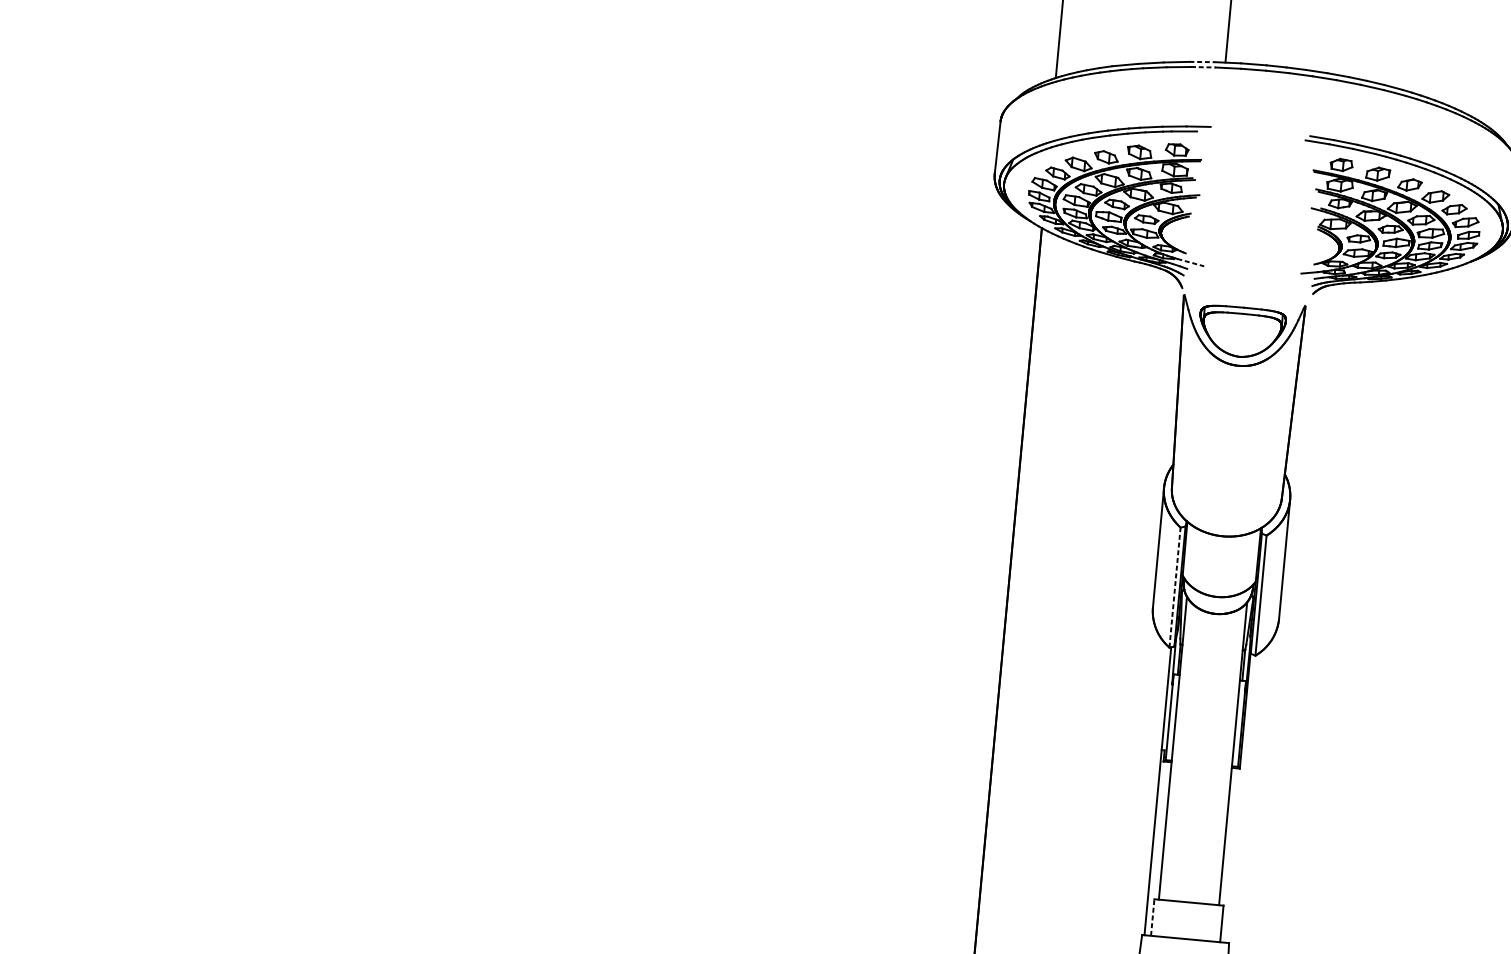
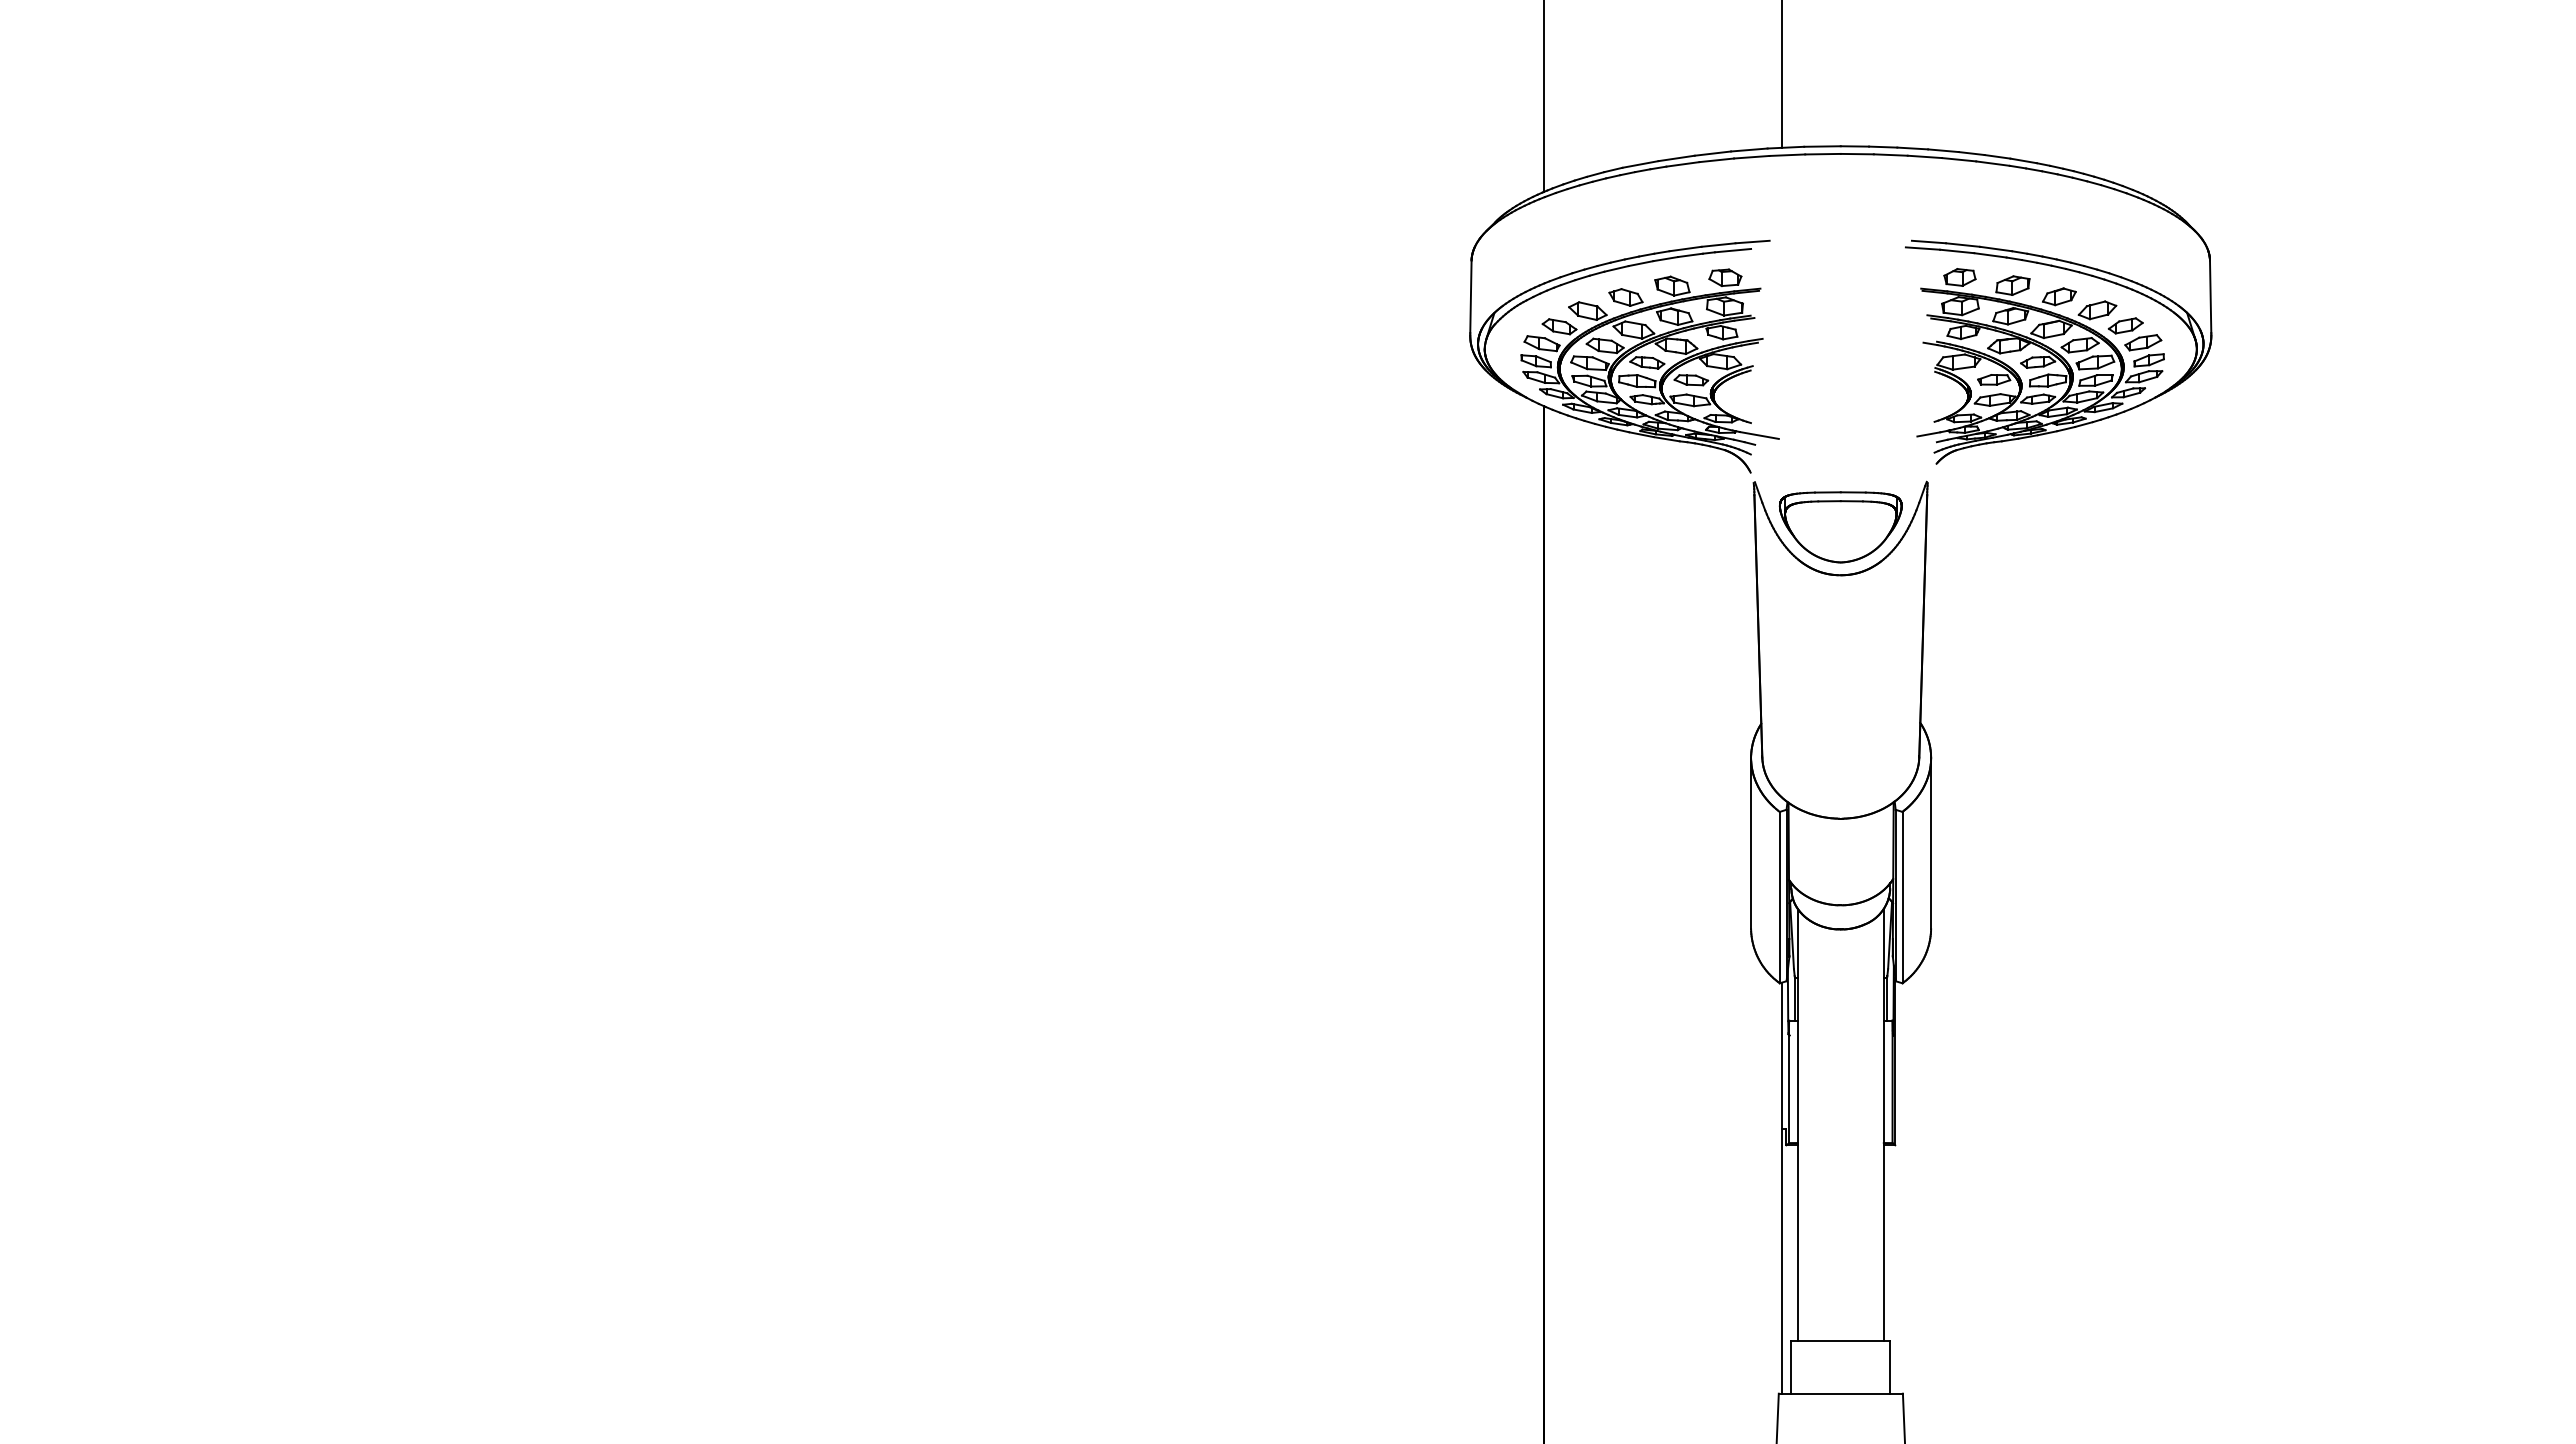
line: (1202, 61) -> (1749, 149), dashed -> solid
line: (1203, 67) -> (1751, 157), dashed -> solid
line: (1190, 262) -> (1759, 435), dashed -> solid
line: (1174, 587) -> (1779, 897), dashed -> solid
line: (1152, 917) -> (1791, 1367), dashed -> solid

